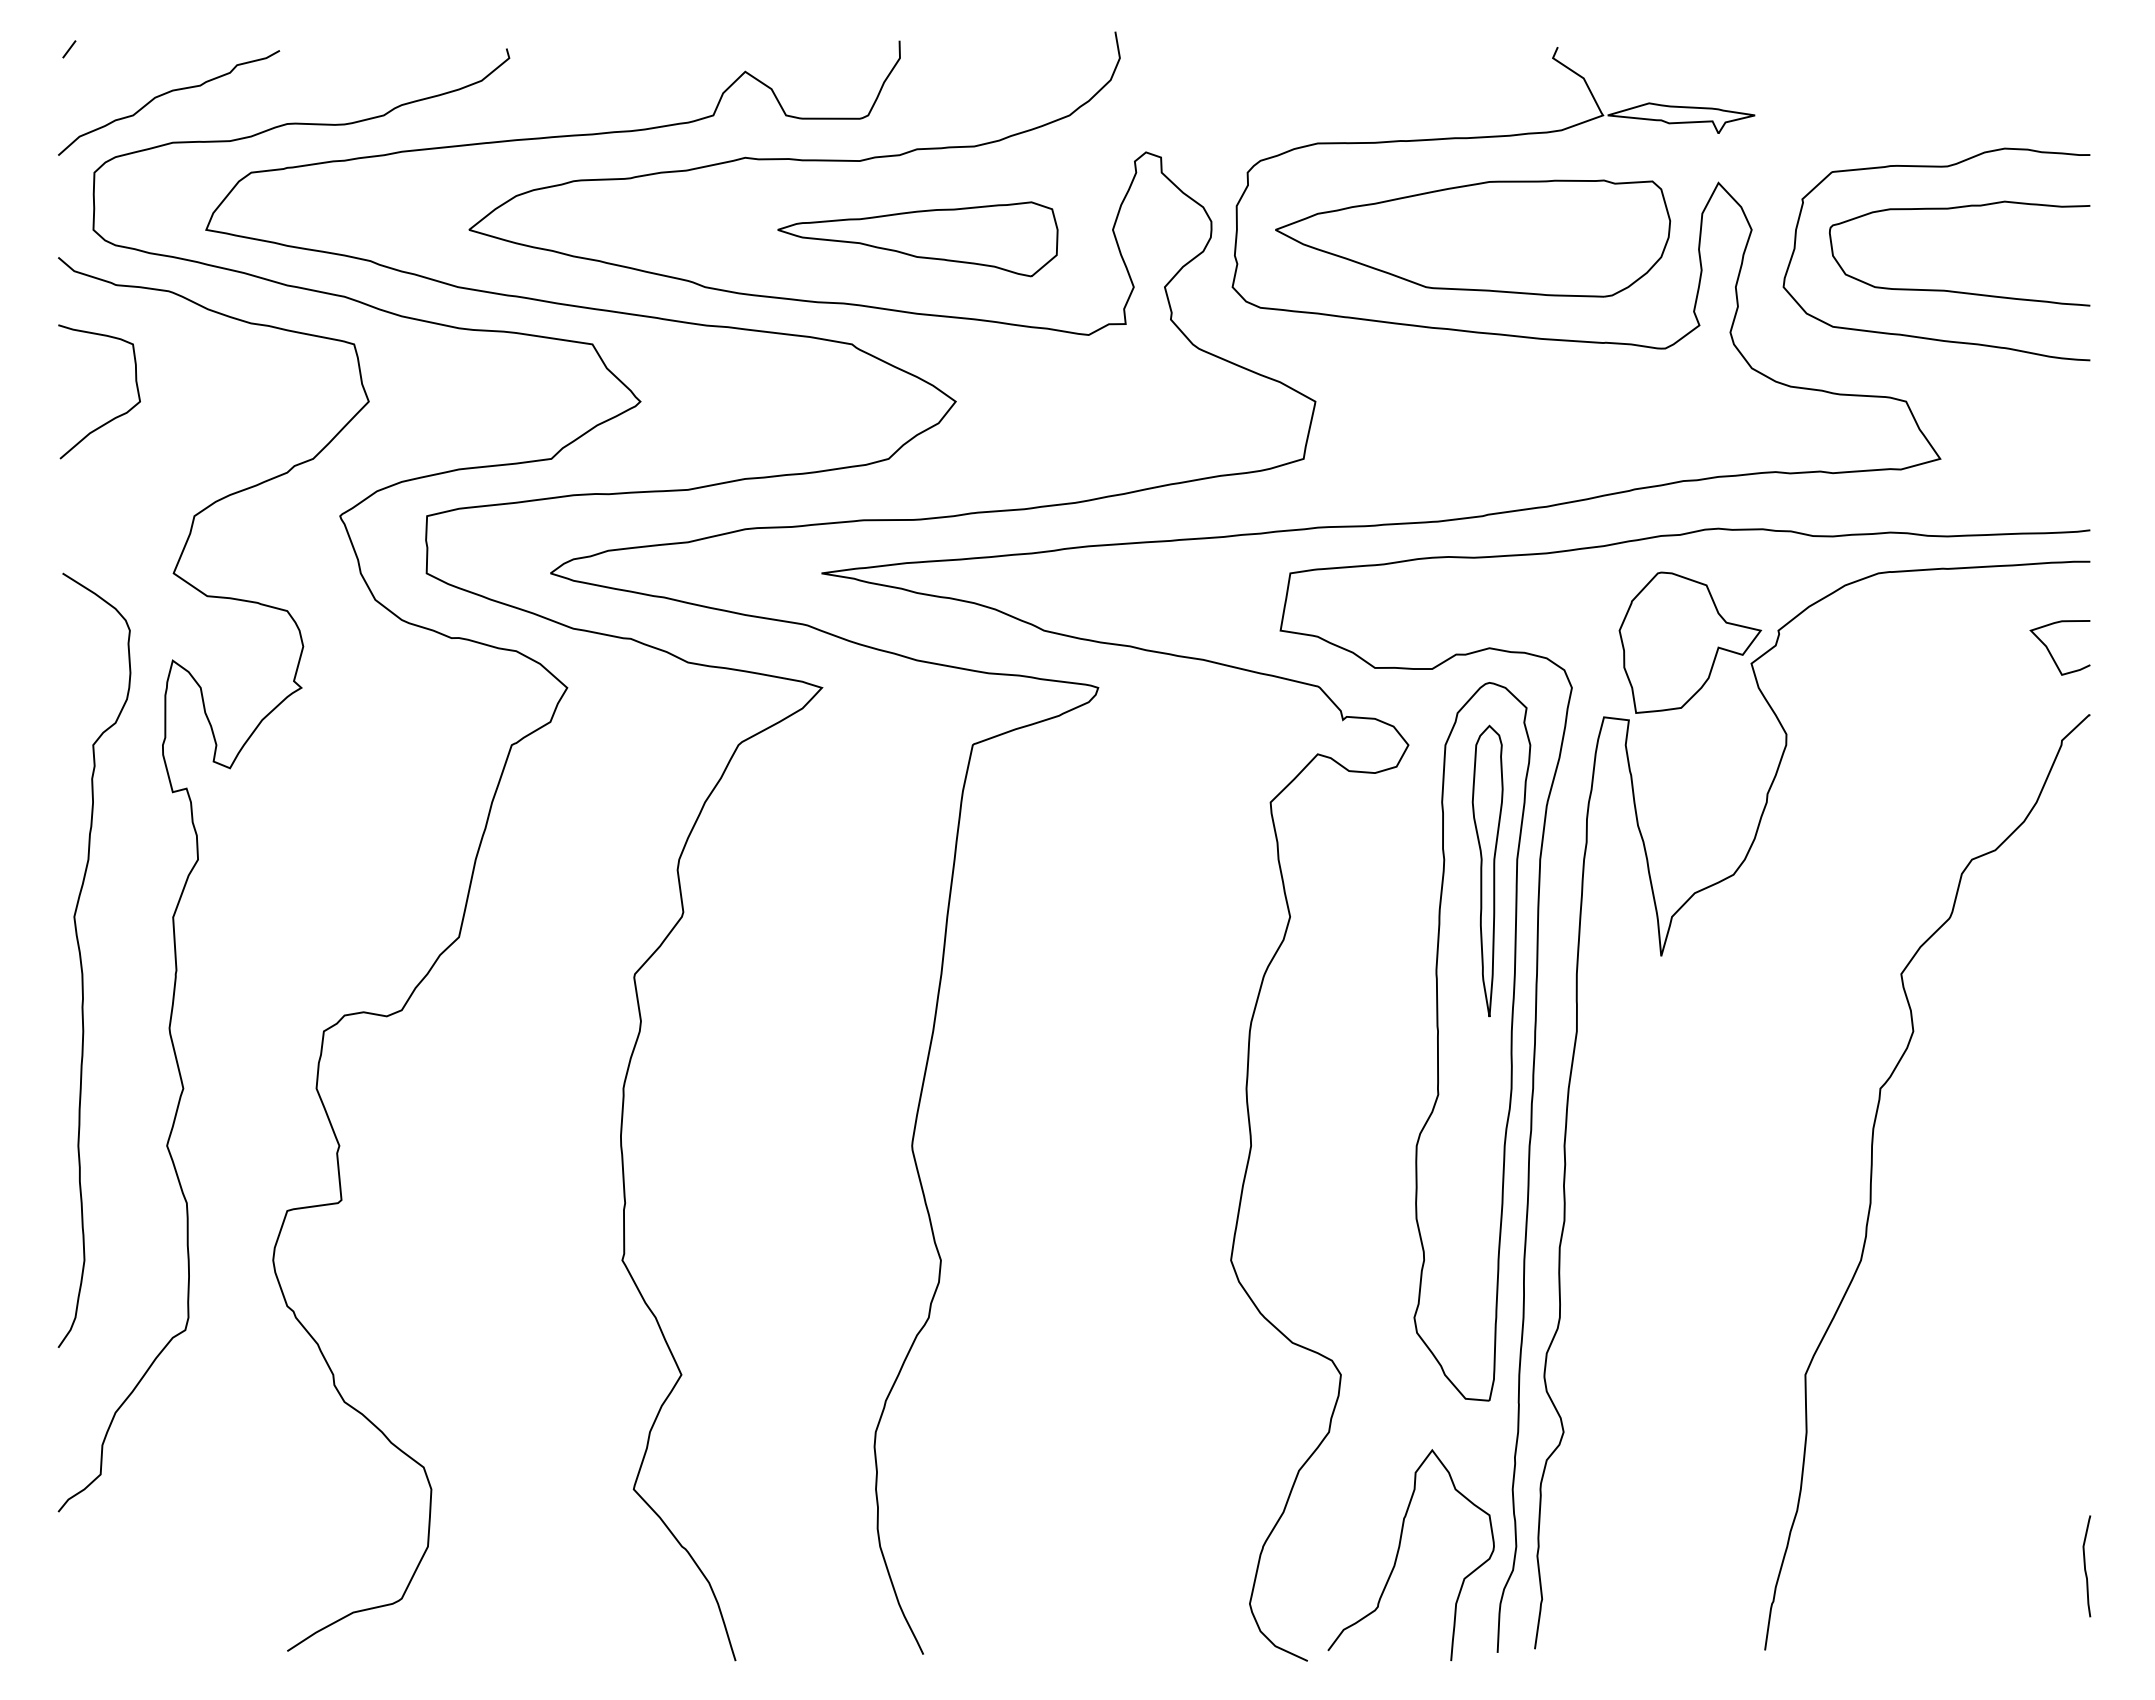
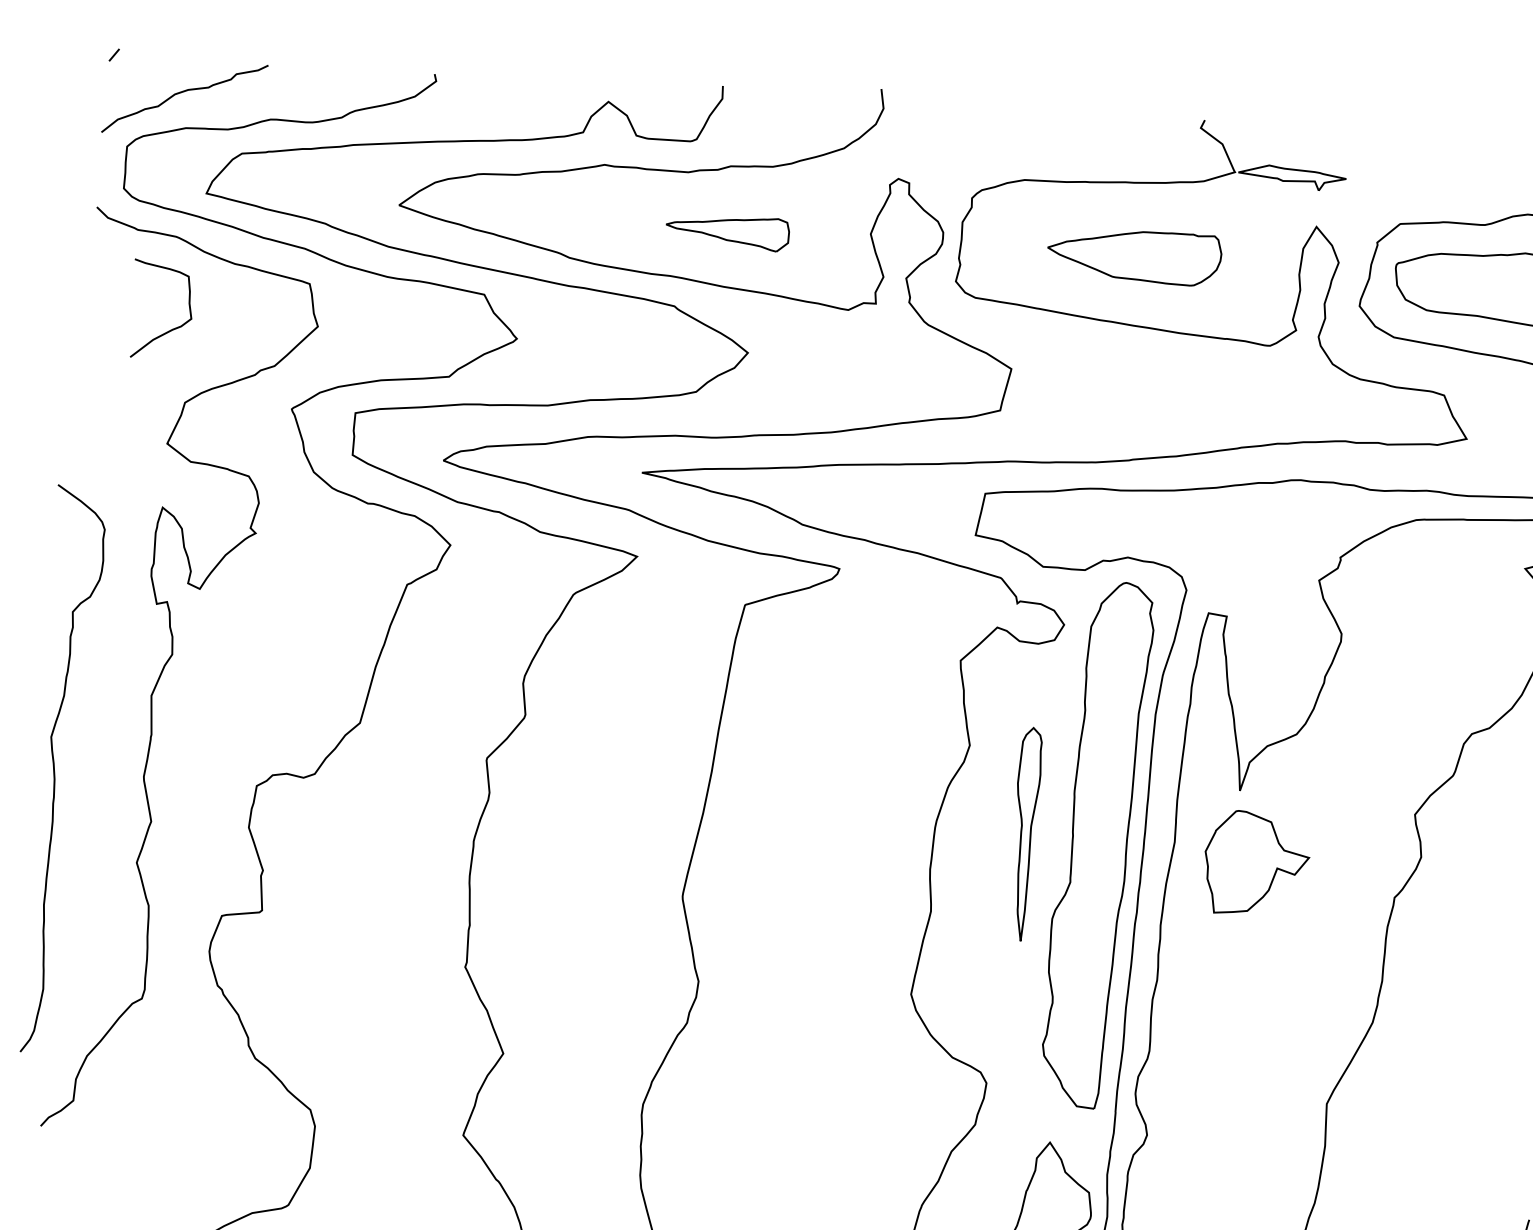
part: (1473, 238) -> (1134, 256), size x0.6
part: (917, 239) -> (727, 232), size x0.6
curve: (112, 418) -> (170, 329), moved
part: (1690, 642) -> (1257, 863), moved
part: (1487, 870) -> (1025, 833), moved
curve: (81, 959) -> (54, 768), moved

